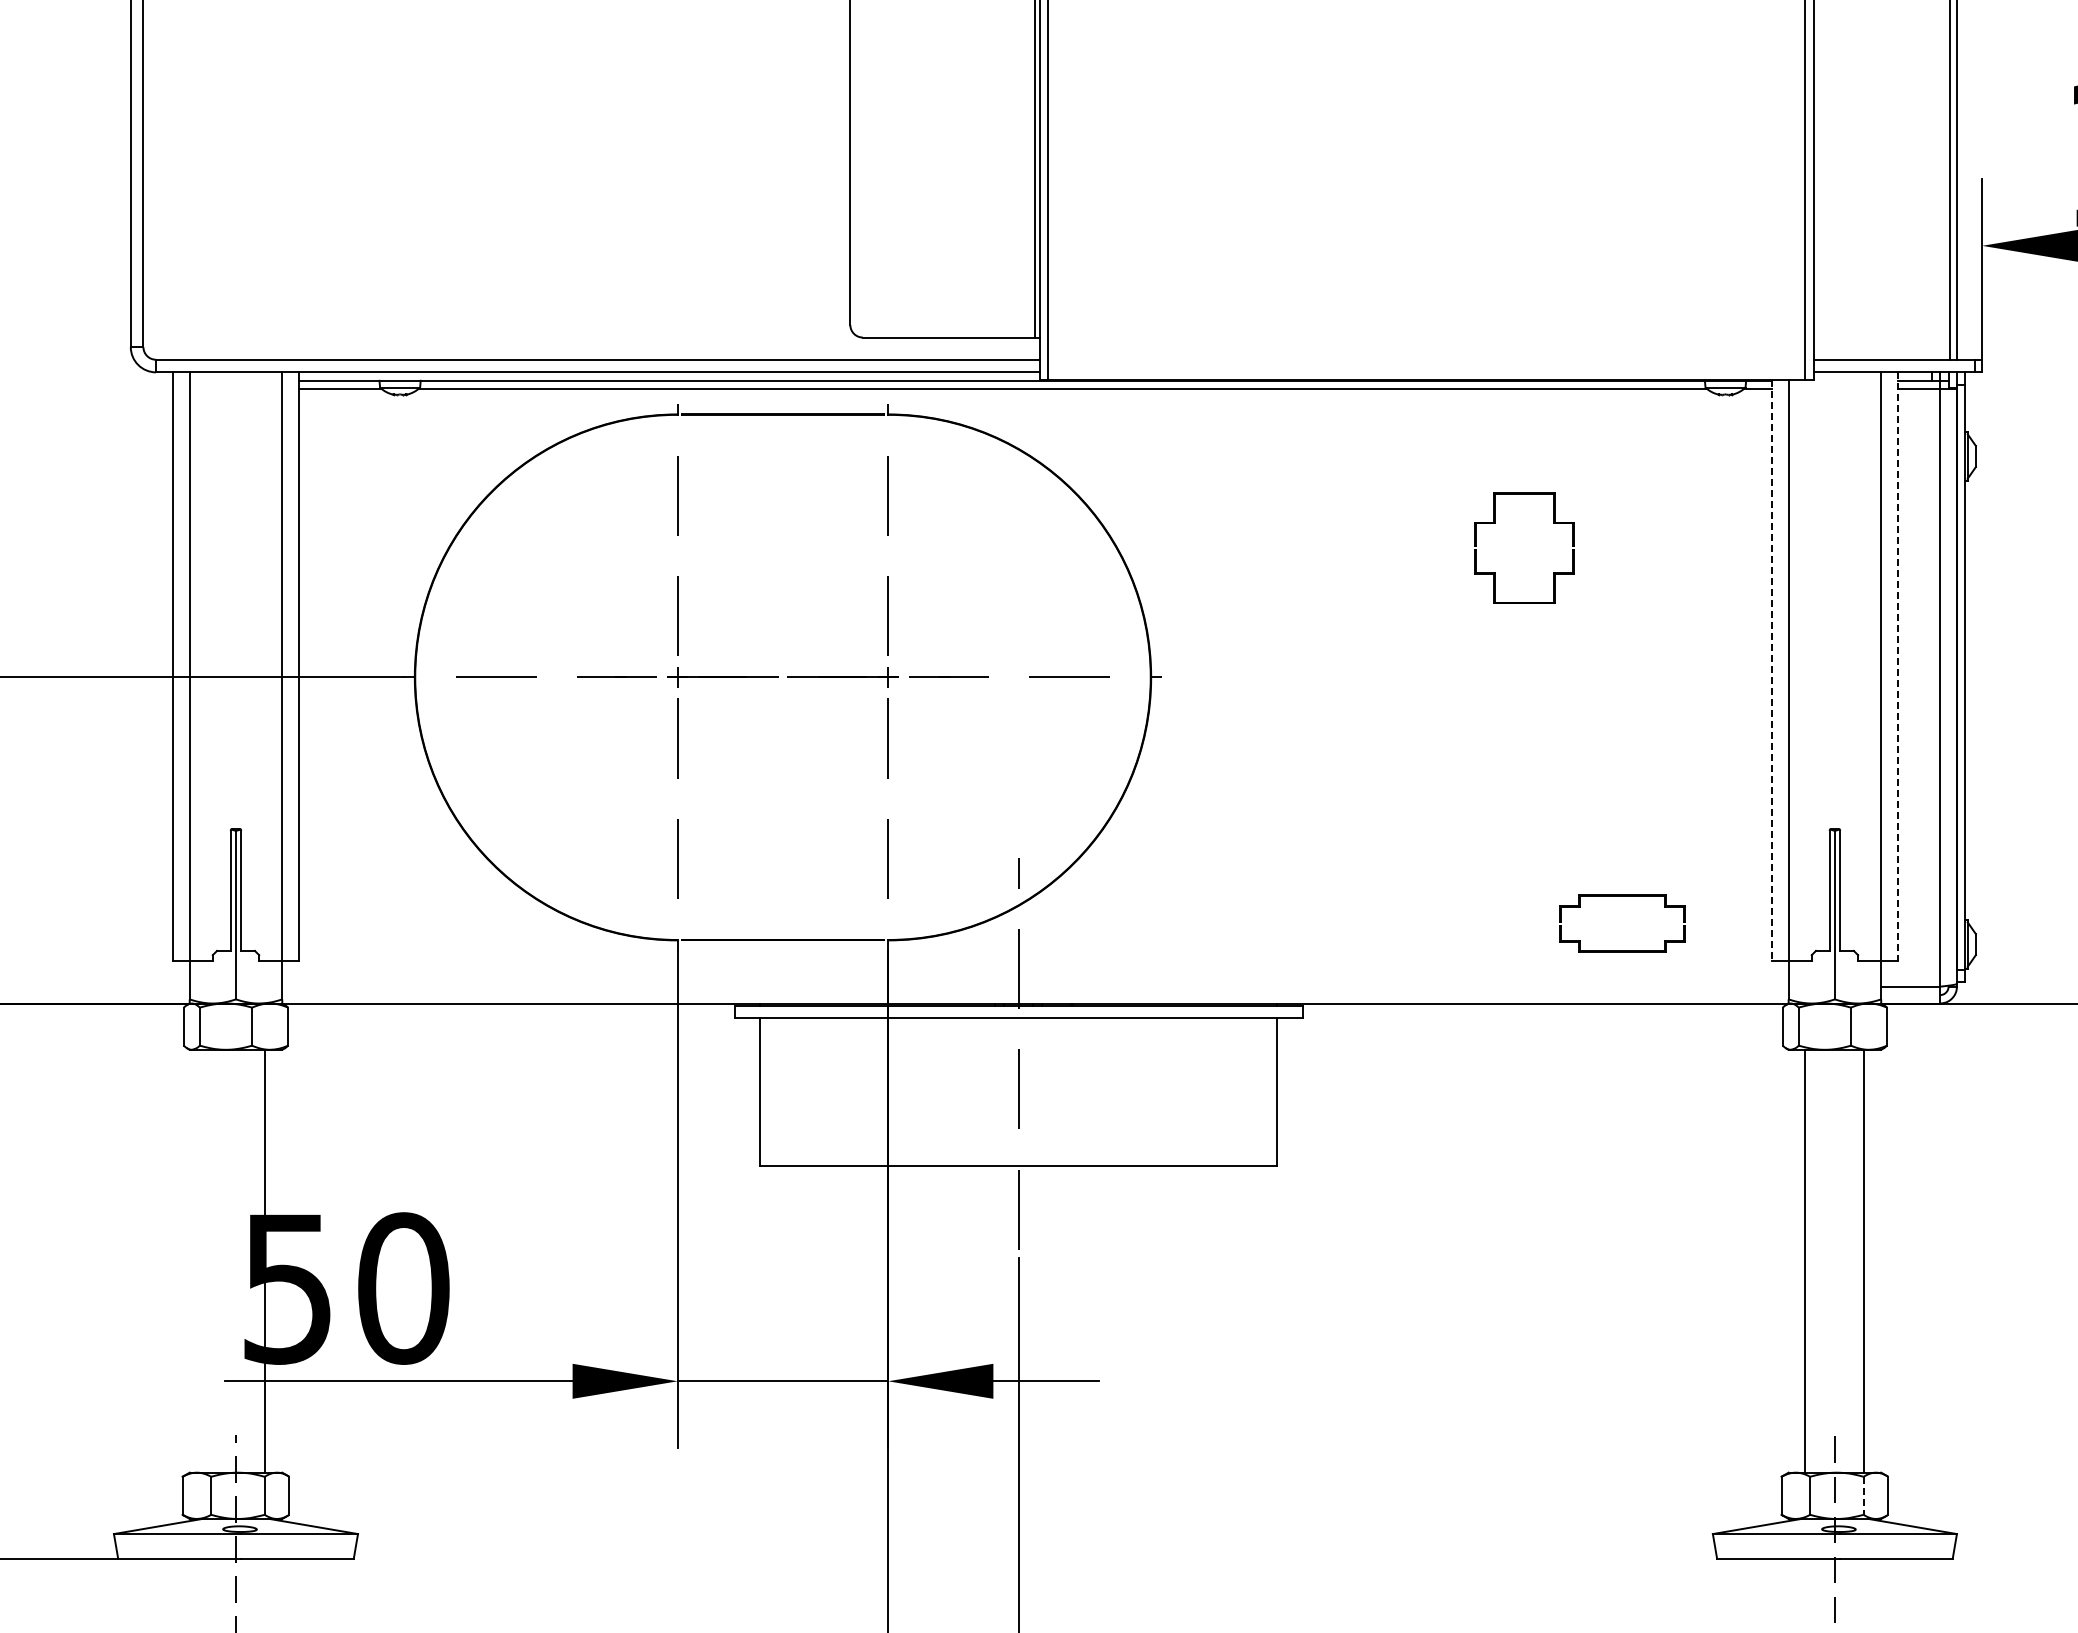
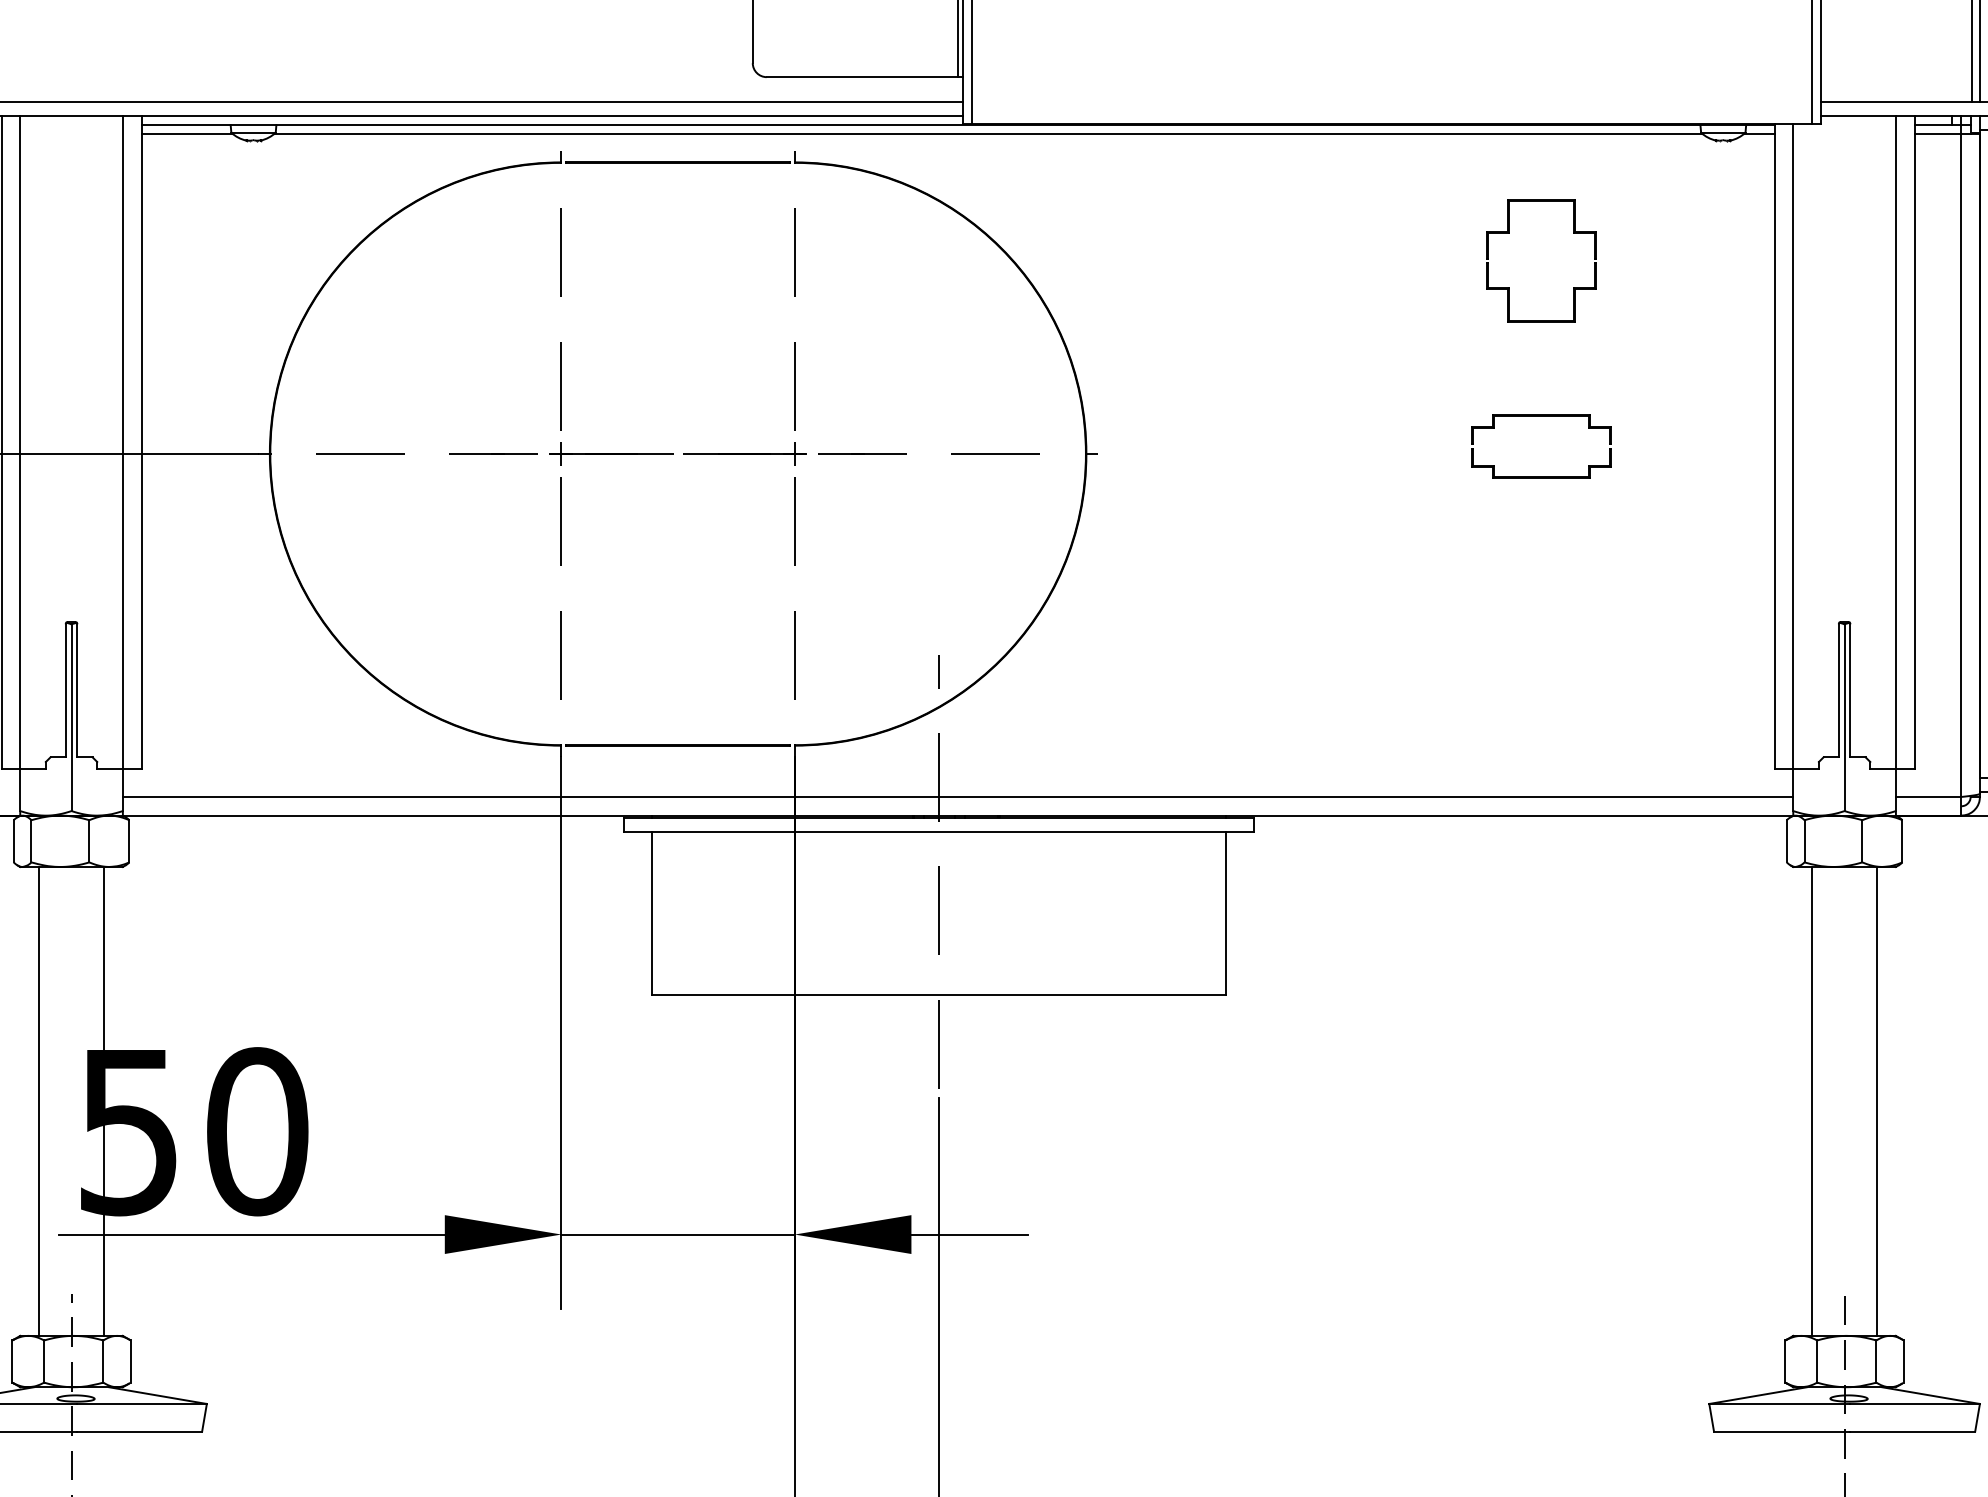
part: (1495, 523) -> (1509, 233), moved
line: (1898, 666) -> (1915, 441), dashed -> solid
line: (1771, 670) -> (1774, 446), dashed -> solid
part: (1622, 896) -> (1541, 416), moved
line: (1035, 986) -> (958, 796), added
line: (206, 1260) -> (38, 1100), added
line: (1863, 1496) -> (1876, 1362), dashed -> solid

